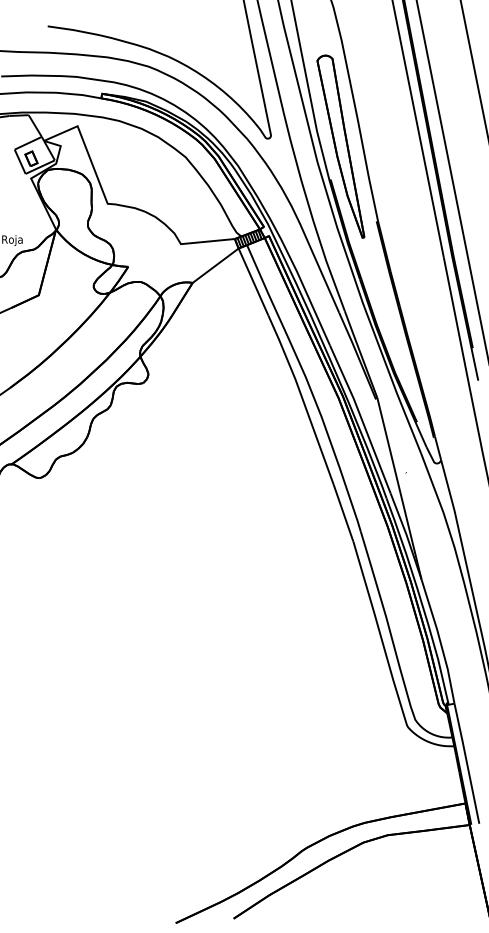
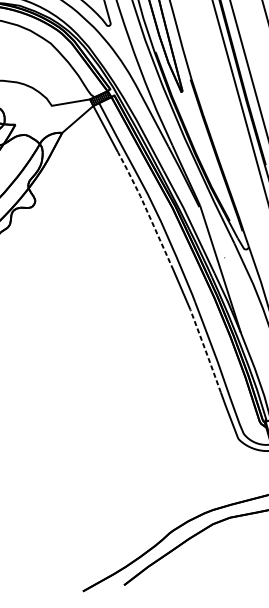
line: (302, 398) -> (146, 209), solid -> dashed
line: (370, 599) -> (205, 350), solid -> dashed

